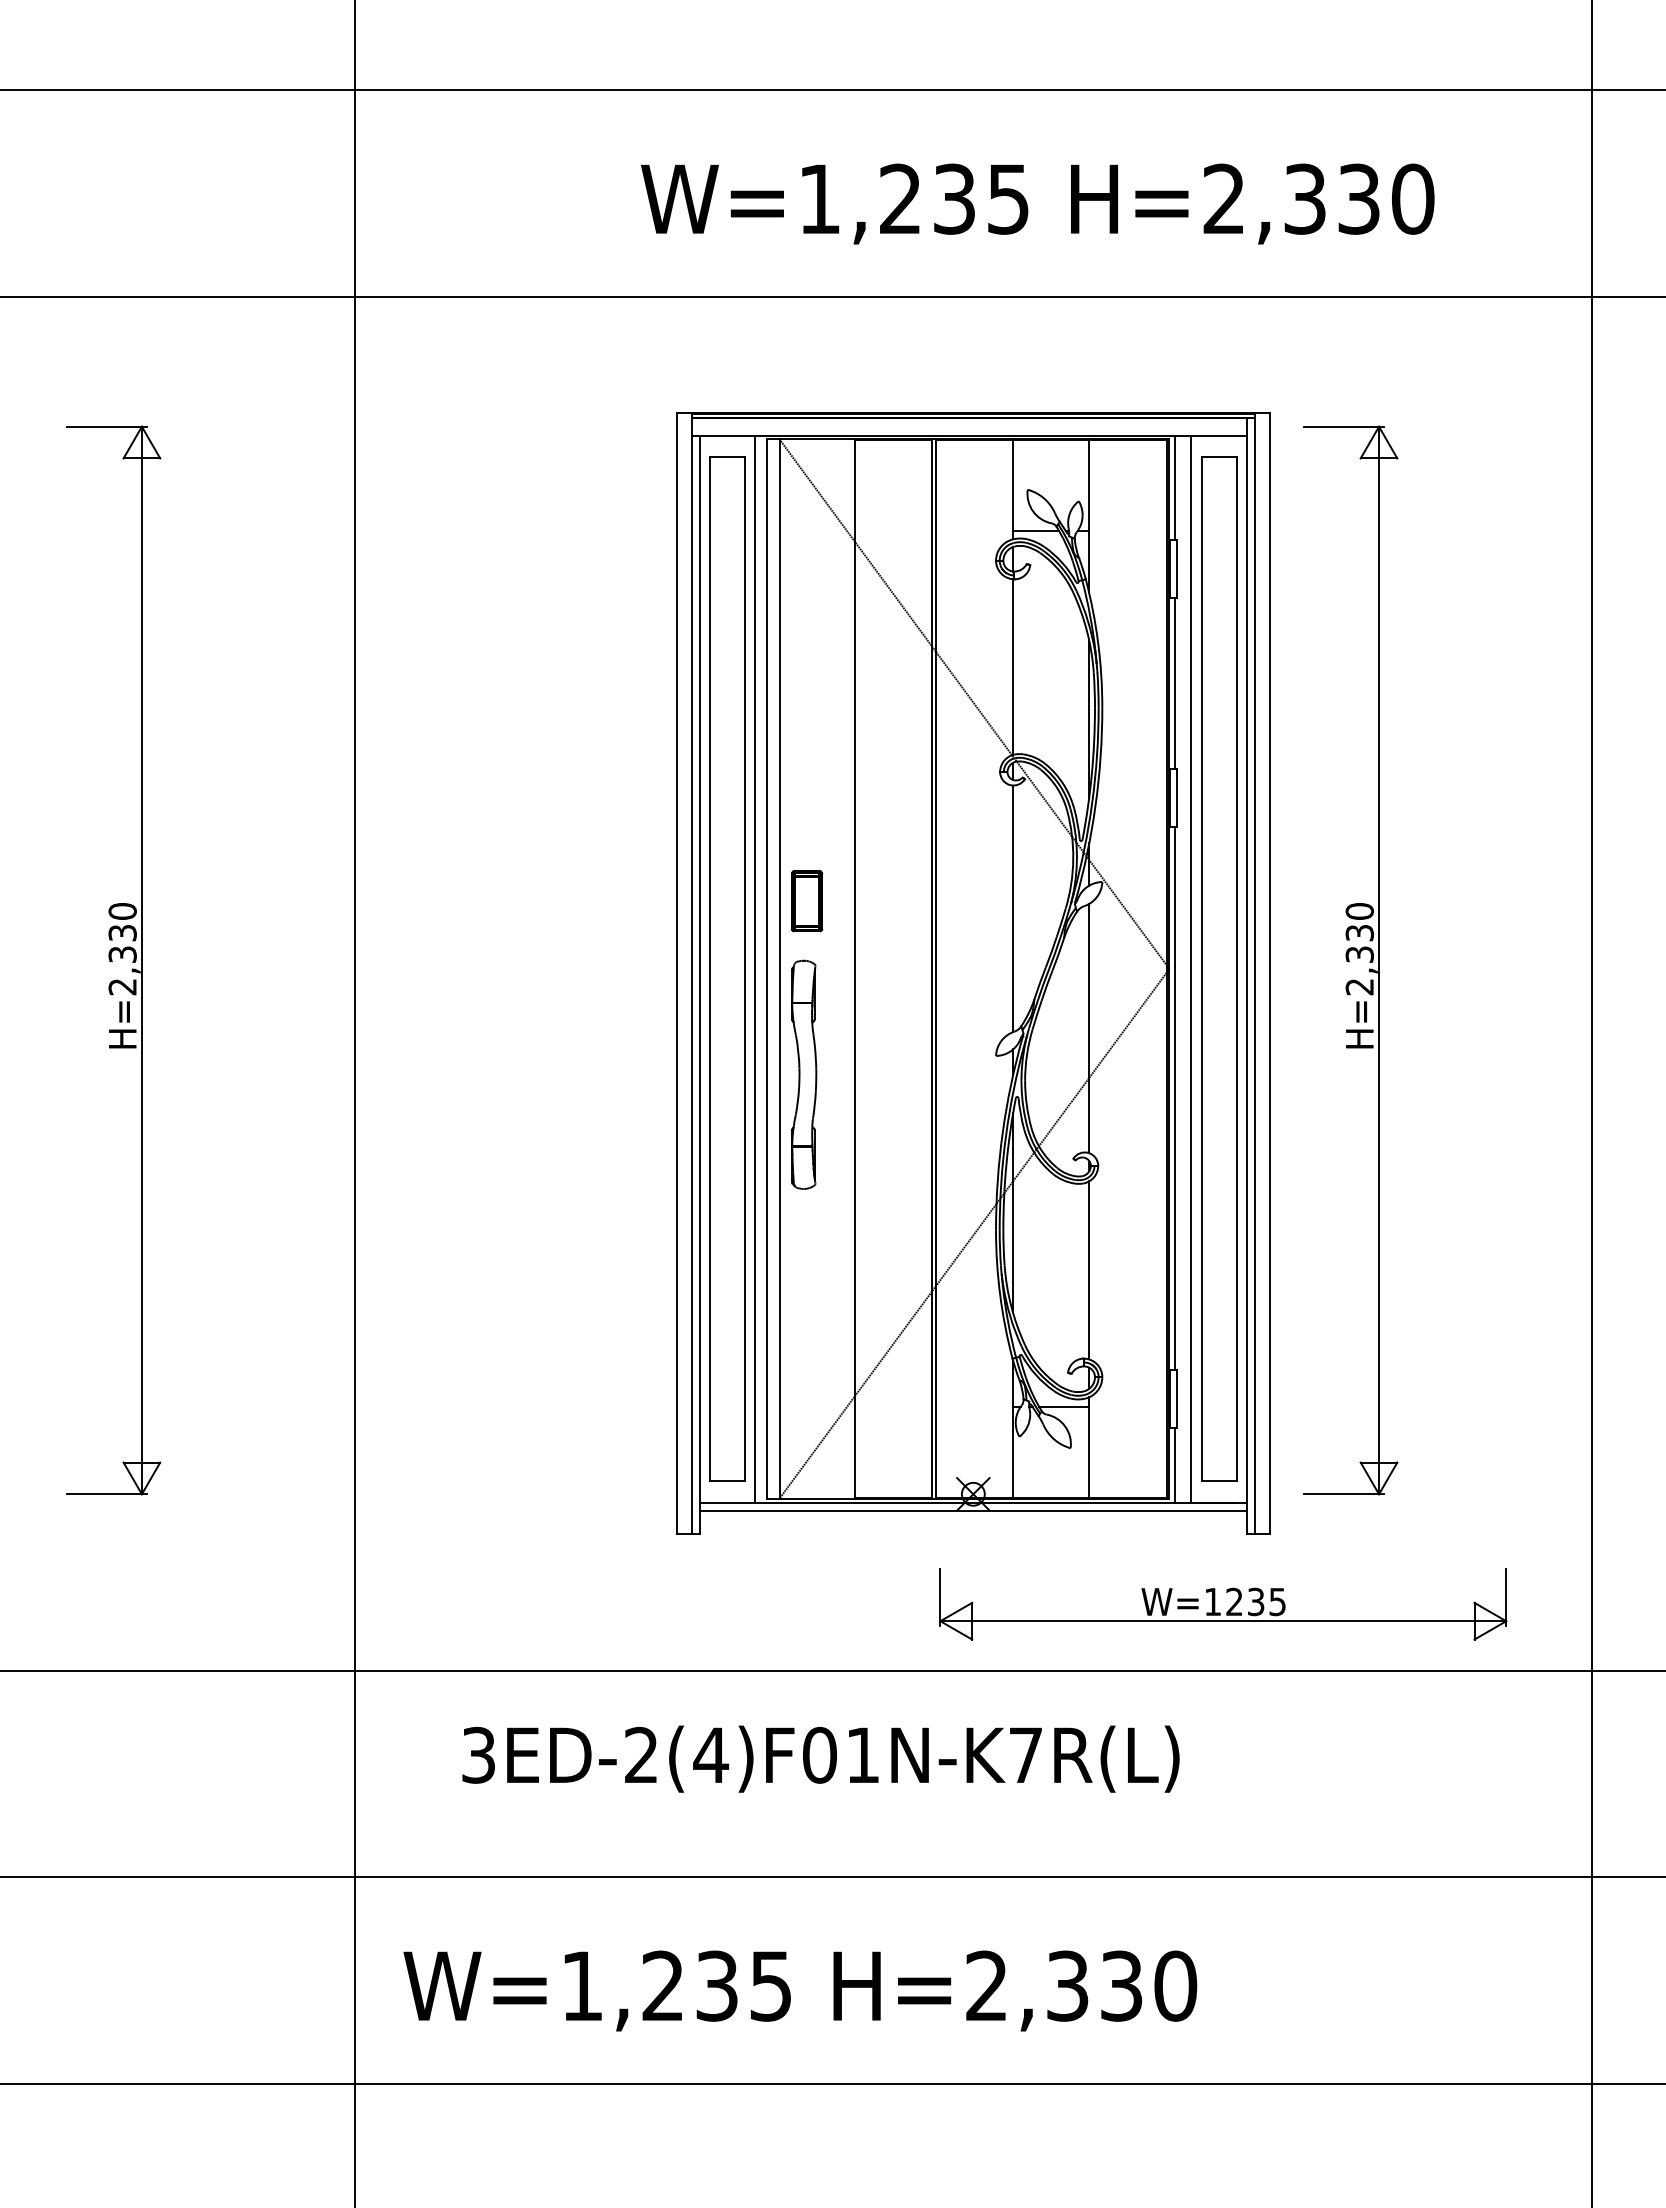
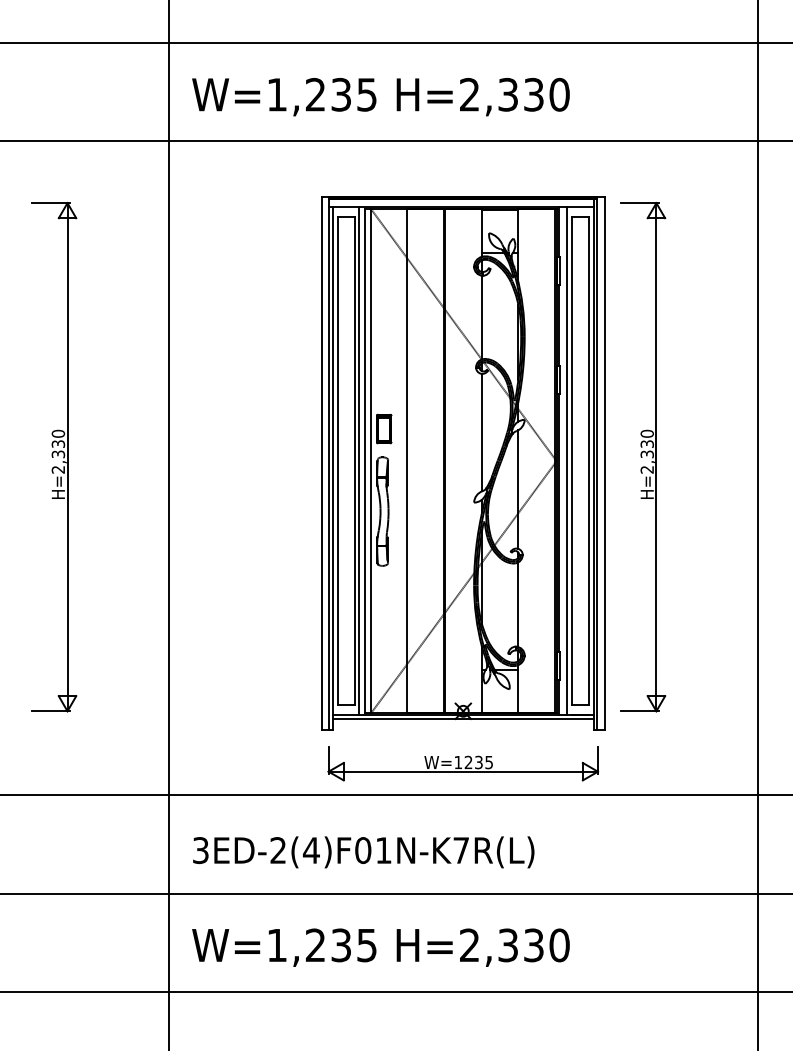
text: (1036, 204) -> (380, 97), moved
part: (1223, 1603) -> (463, 763), moved
text: (820, 1759) -> (363, 852), moved

